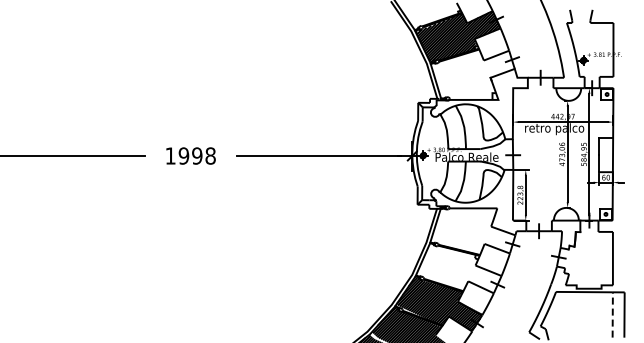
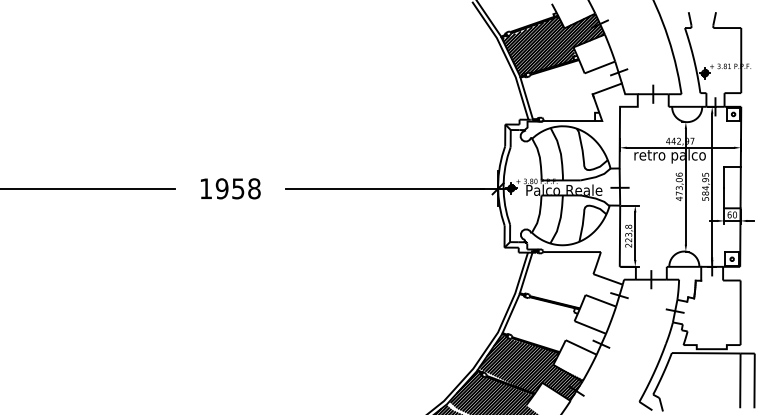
text: (197, 155) -> (238, 188), 1998 -> 1958
line: (612, 314) -> (740, 380), dashed -> solid

